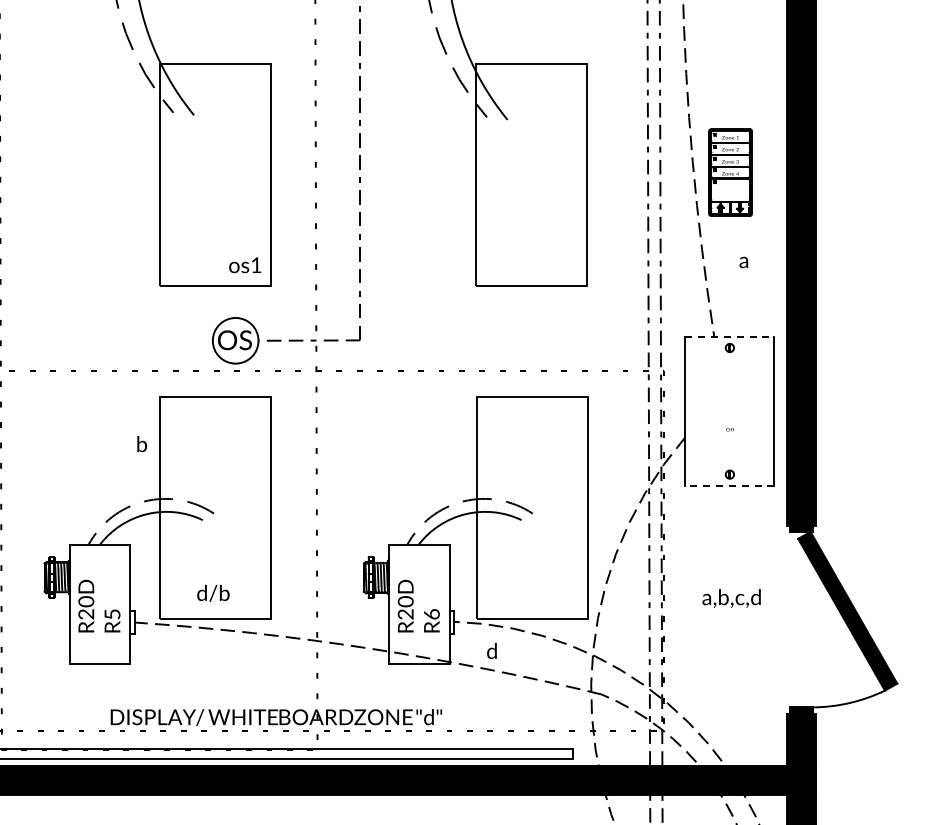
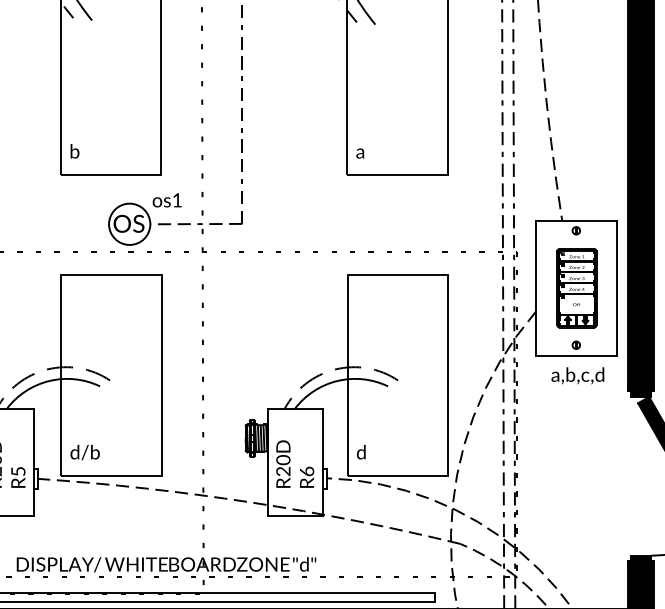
part: (730, 172) -> (576, 288), moved
text: (743, 262) -> (359, 153), moved
text: (245, 265) -> (167, 200), moved
line: (729, 336) -> (575, 220), dashed -> solid
text: (141, 444) -> (74, 151), moved
line: (729, 486) -> (575, 355), dashed -> solid
text: (213, 592) -> (85, 451), moved
text: (731, 598) -> (577, 375), moved
text: (491, 650) -> (360, 451), moved

